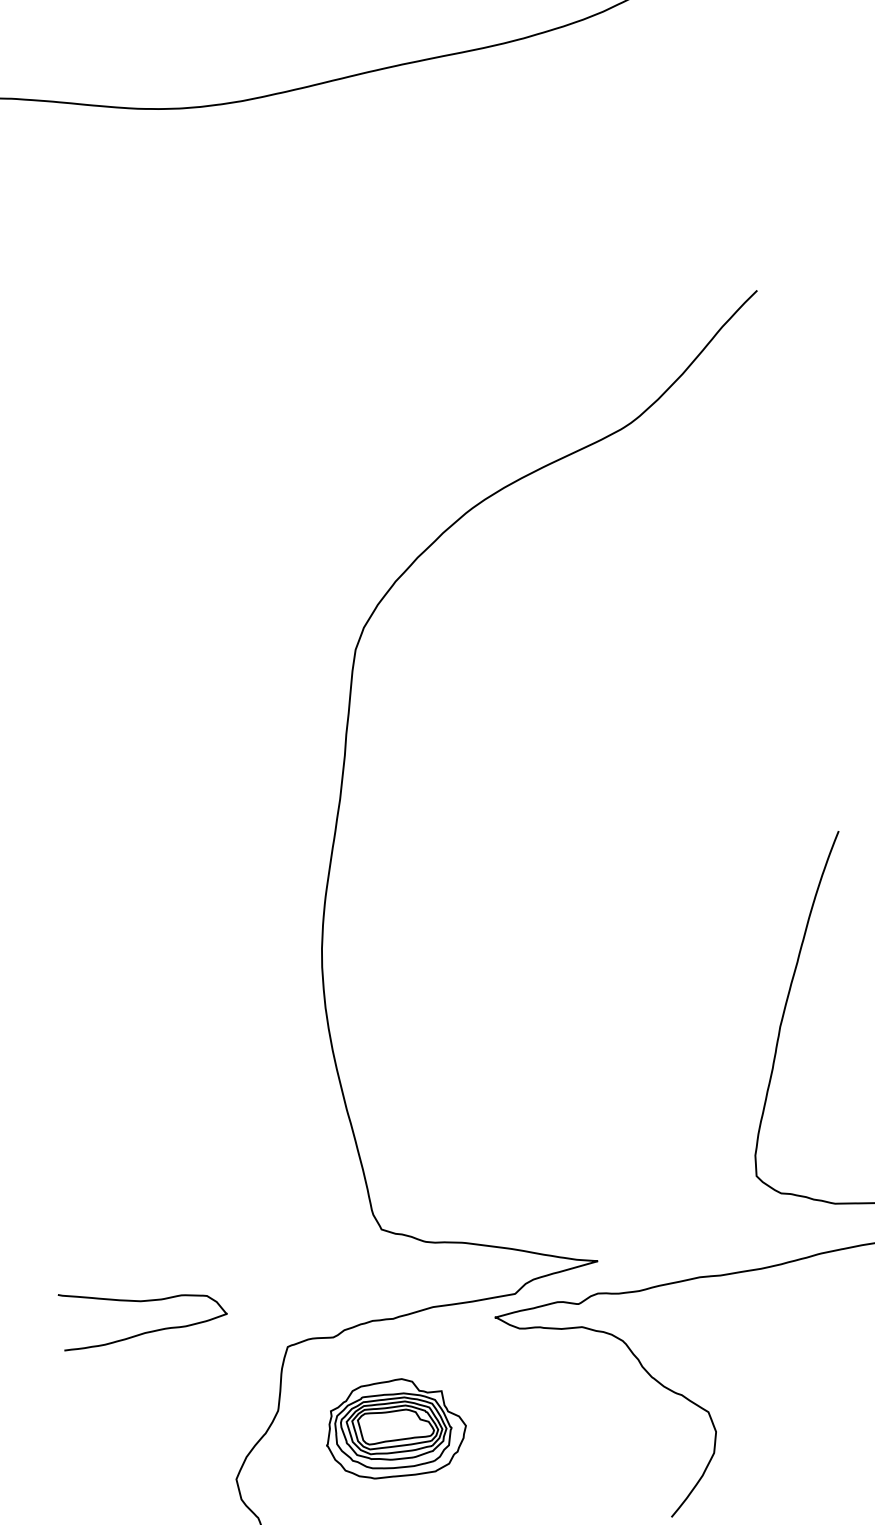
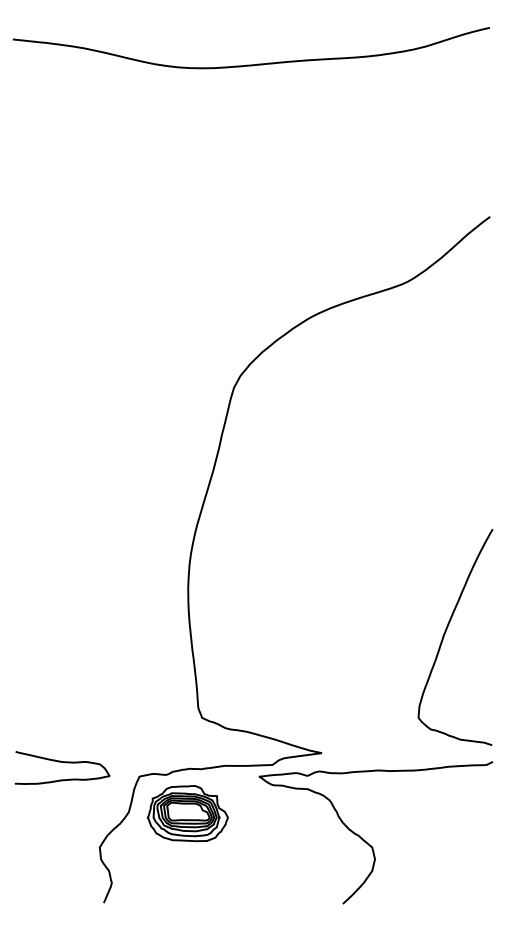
curve: (141, 1302) -> (62, 762), moved
part: (394, 1428) -> (187, 813), moved

